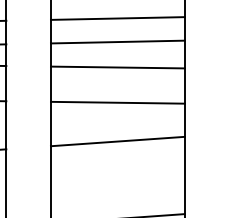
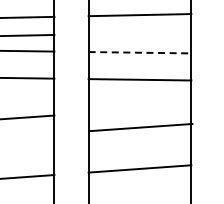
line: (117, 42) -> (139, 33), removed
line: (118, 67) -> (140, 52), solid -> dashed
line: (117, 141) -> (140, 127), moved

